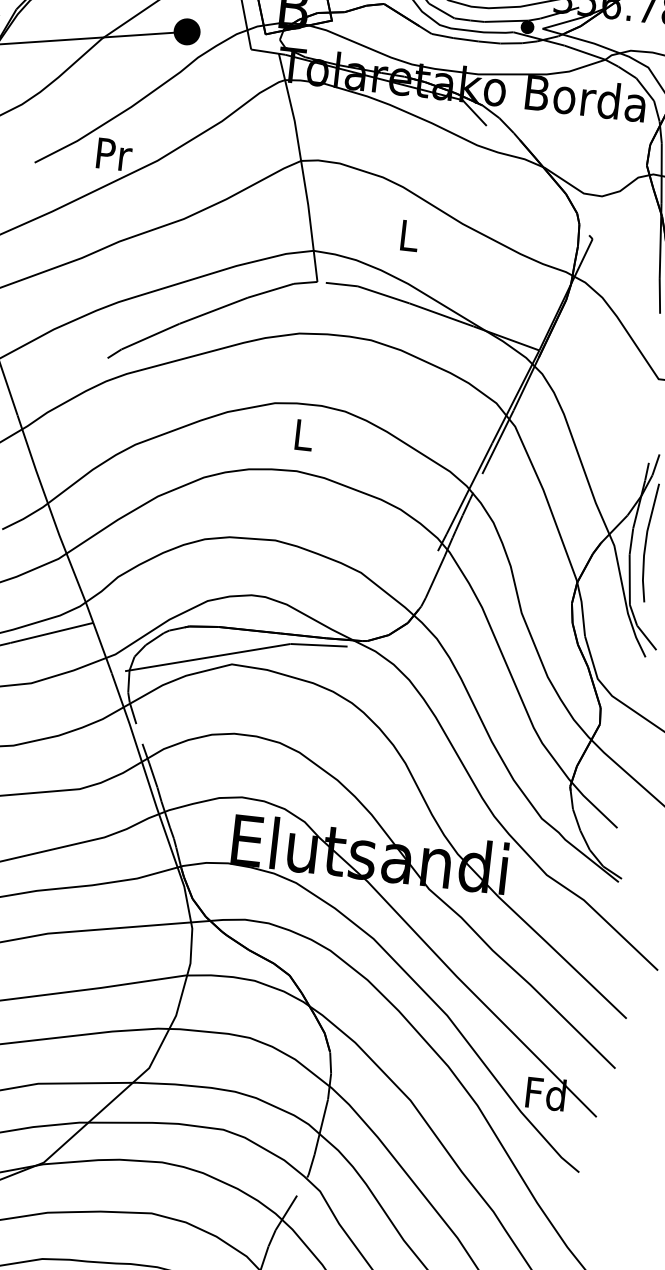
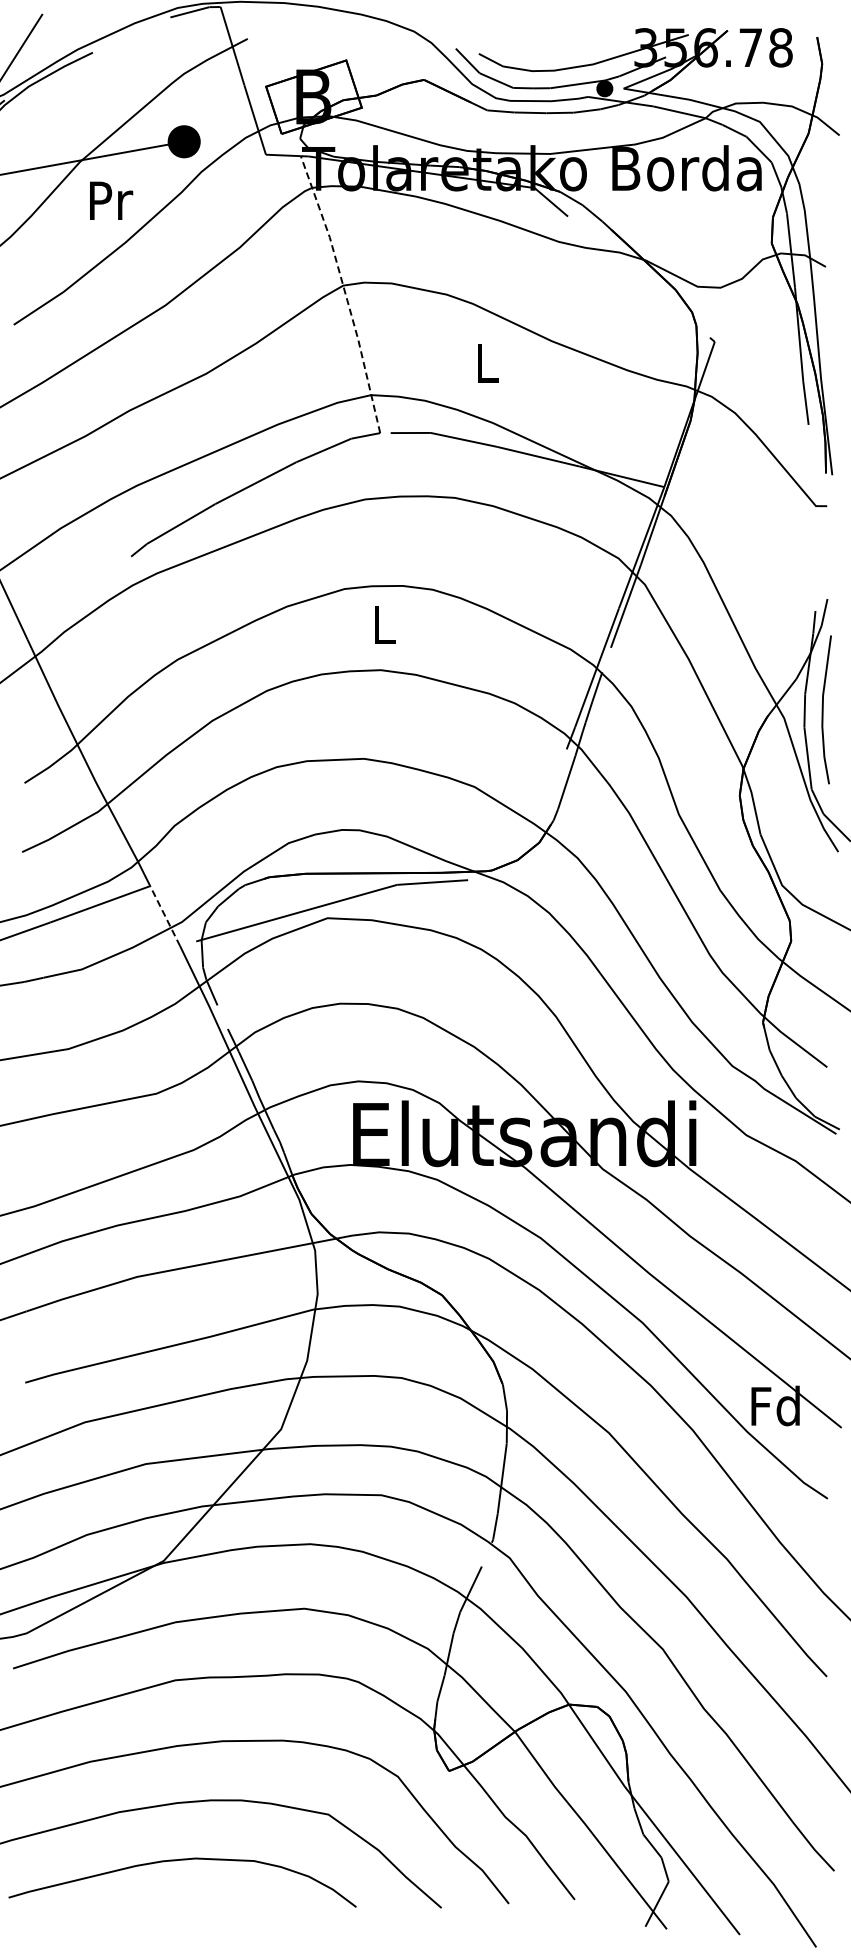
text: (114, 154) -> (111, 200), moved
line: (302, 167) -> (345, 293), solid -> dashed
line: (102, 647) -> (164, 915), solid -> dashed

